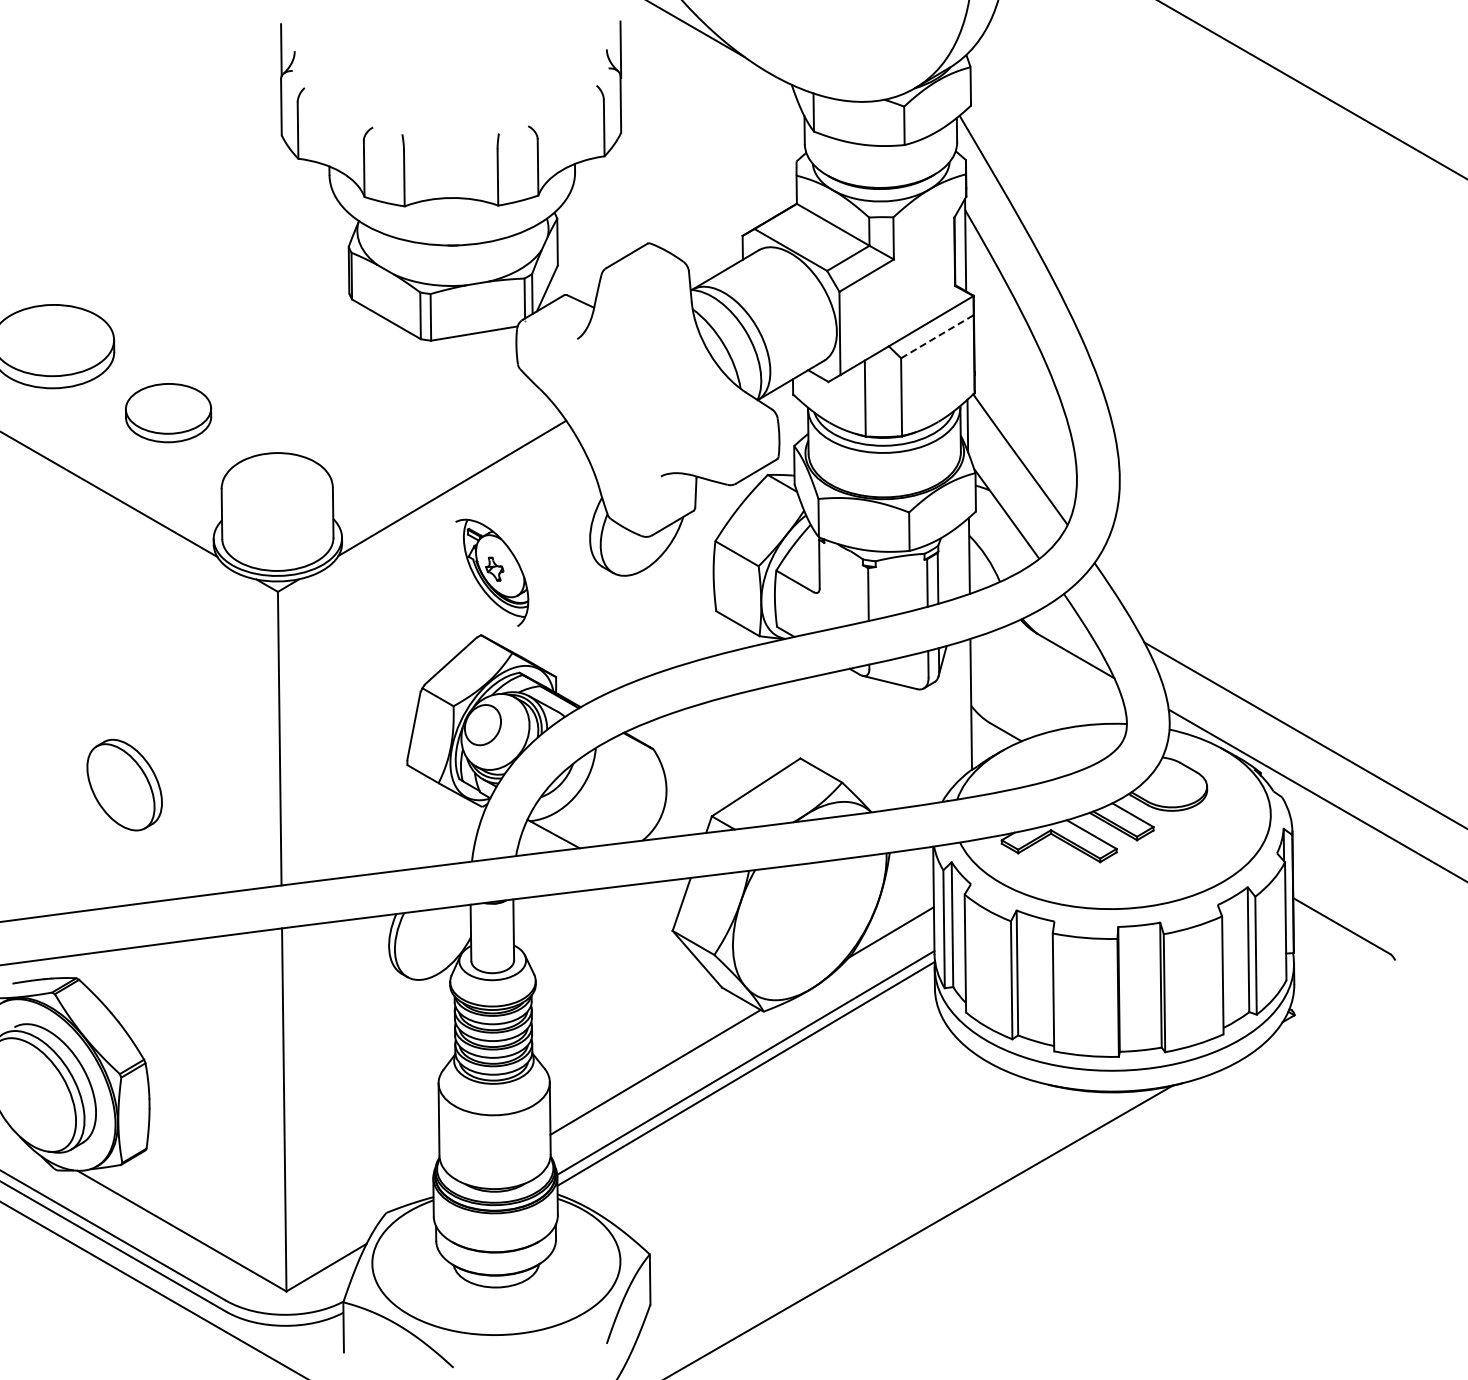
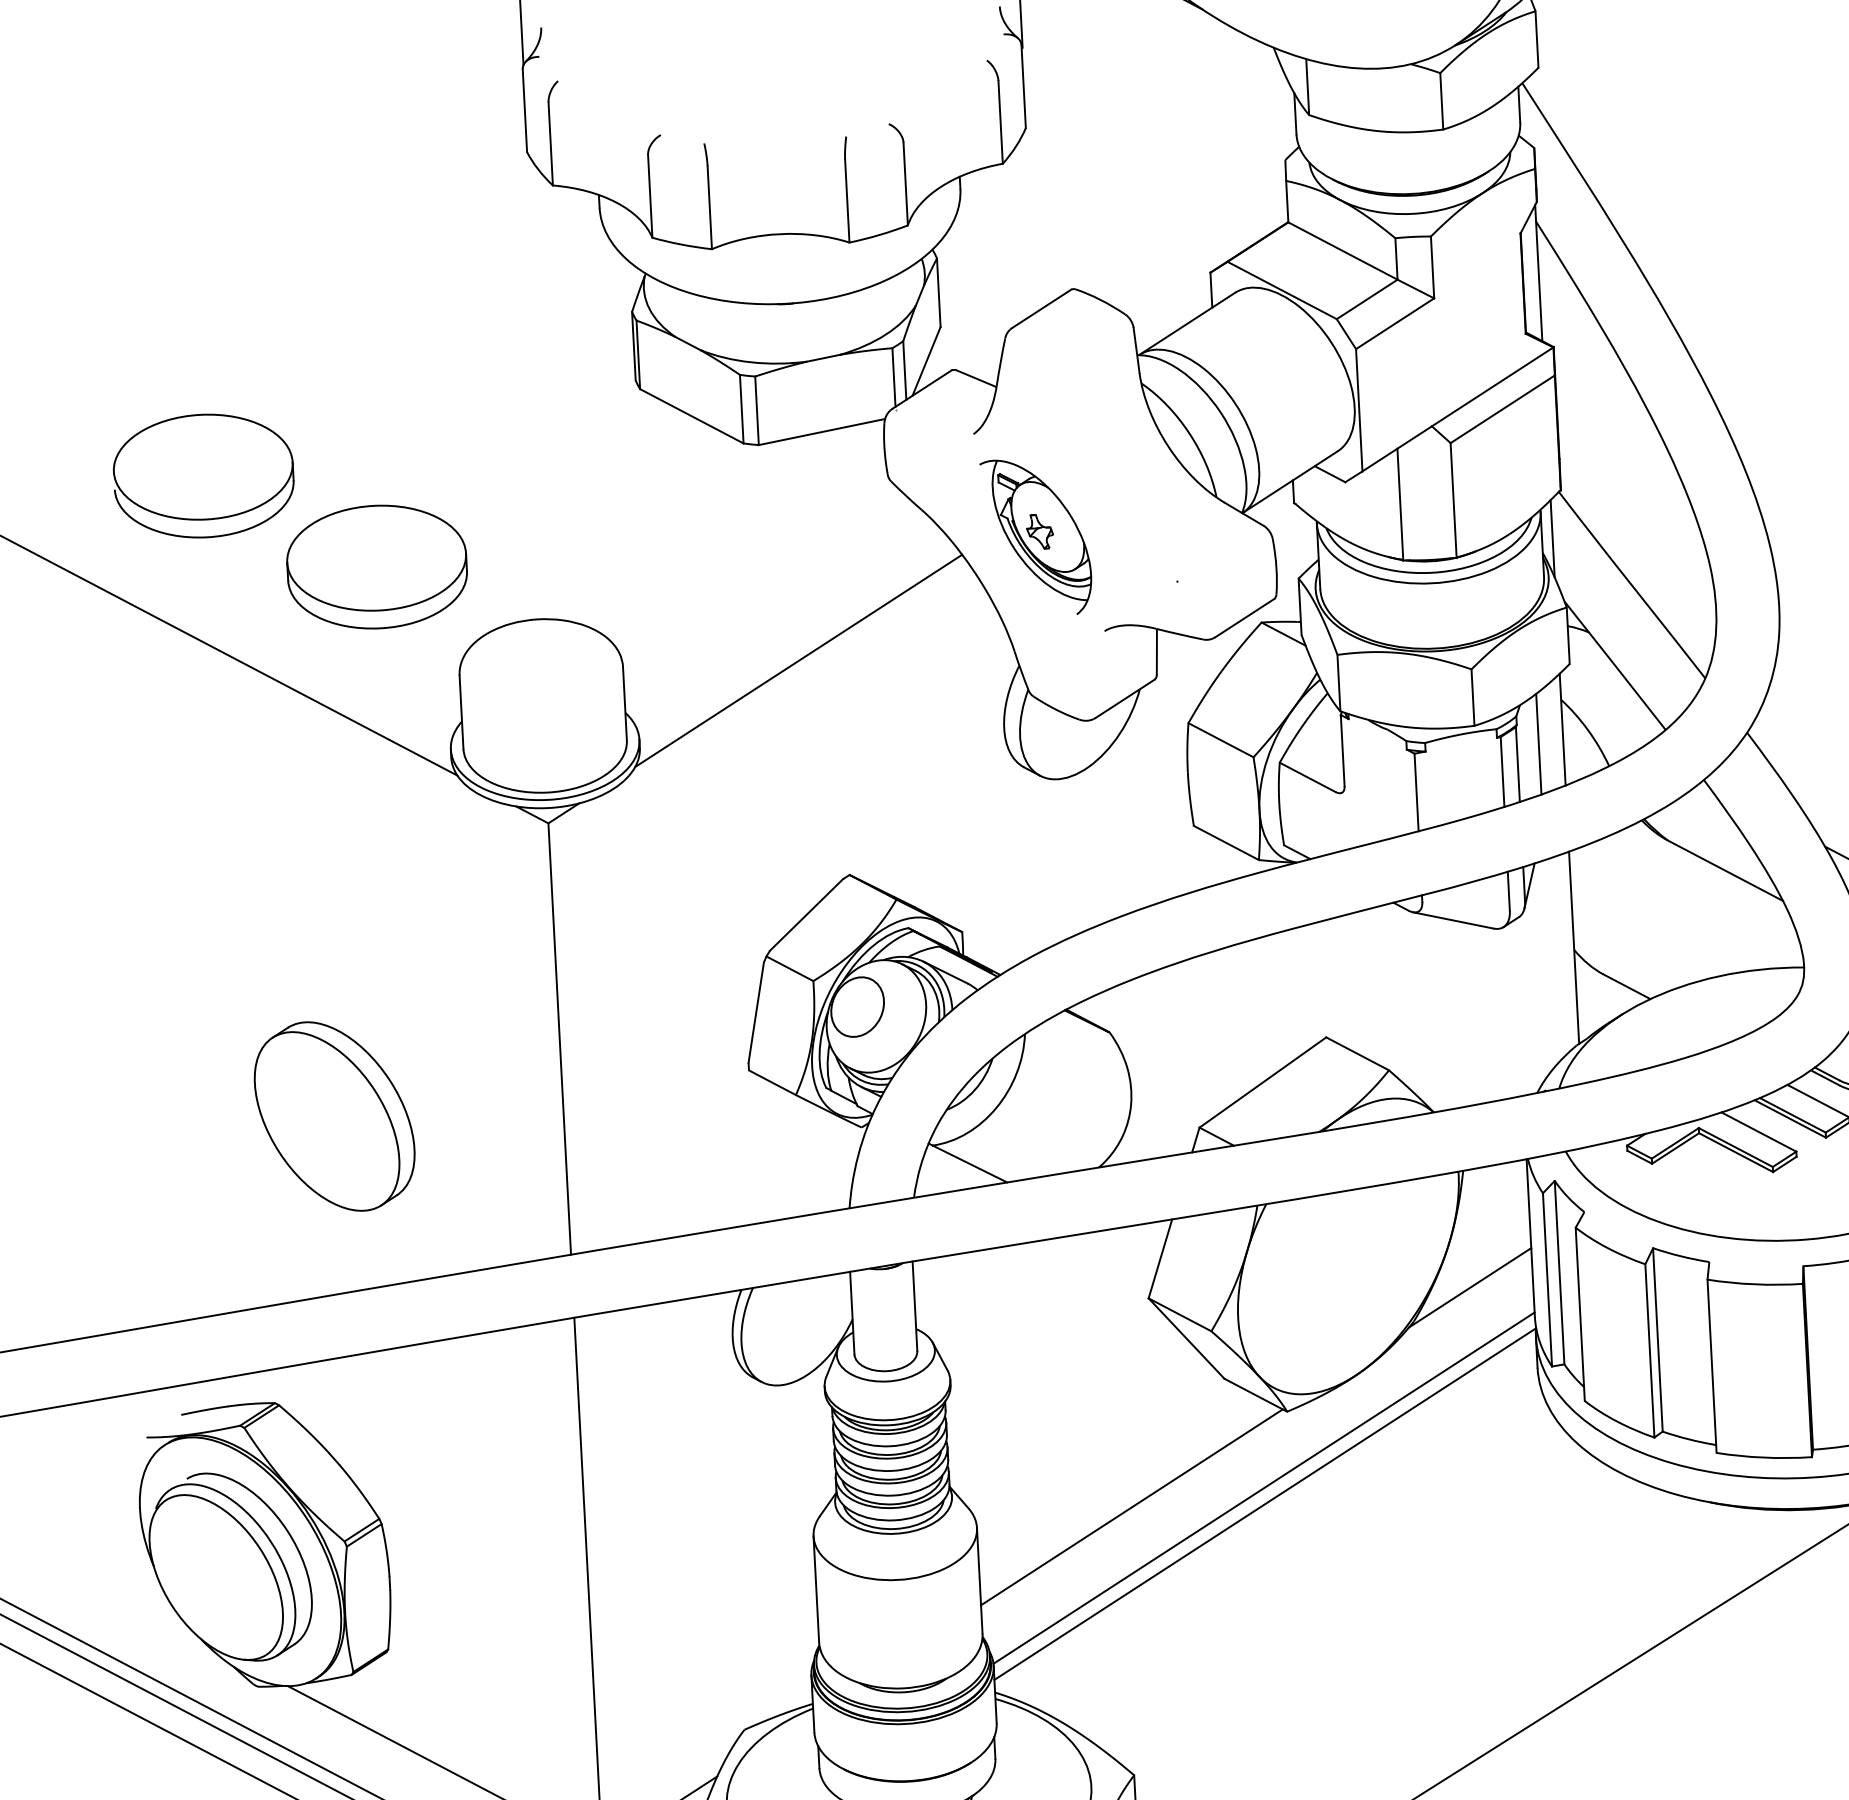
line: (937, 336) -> (1502, 409), dashed -> solid
part: (168, 412) -> (376, 566), size x1.43
line: (952, 564) -> (1538, 743), added
part: (492, 572) -> (1036, 536), moved
part: (124, 784) -> (334, 1115), size x1.43

